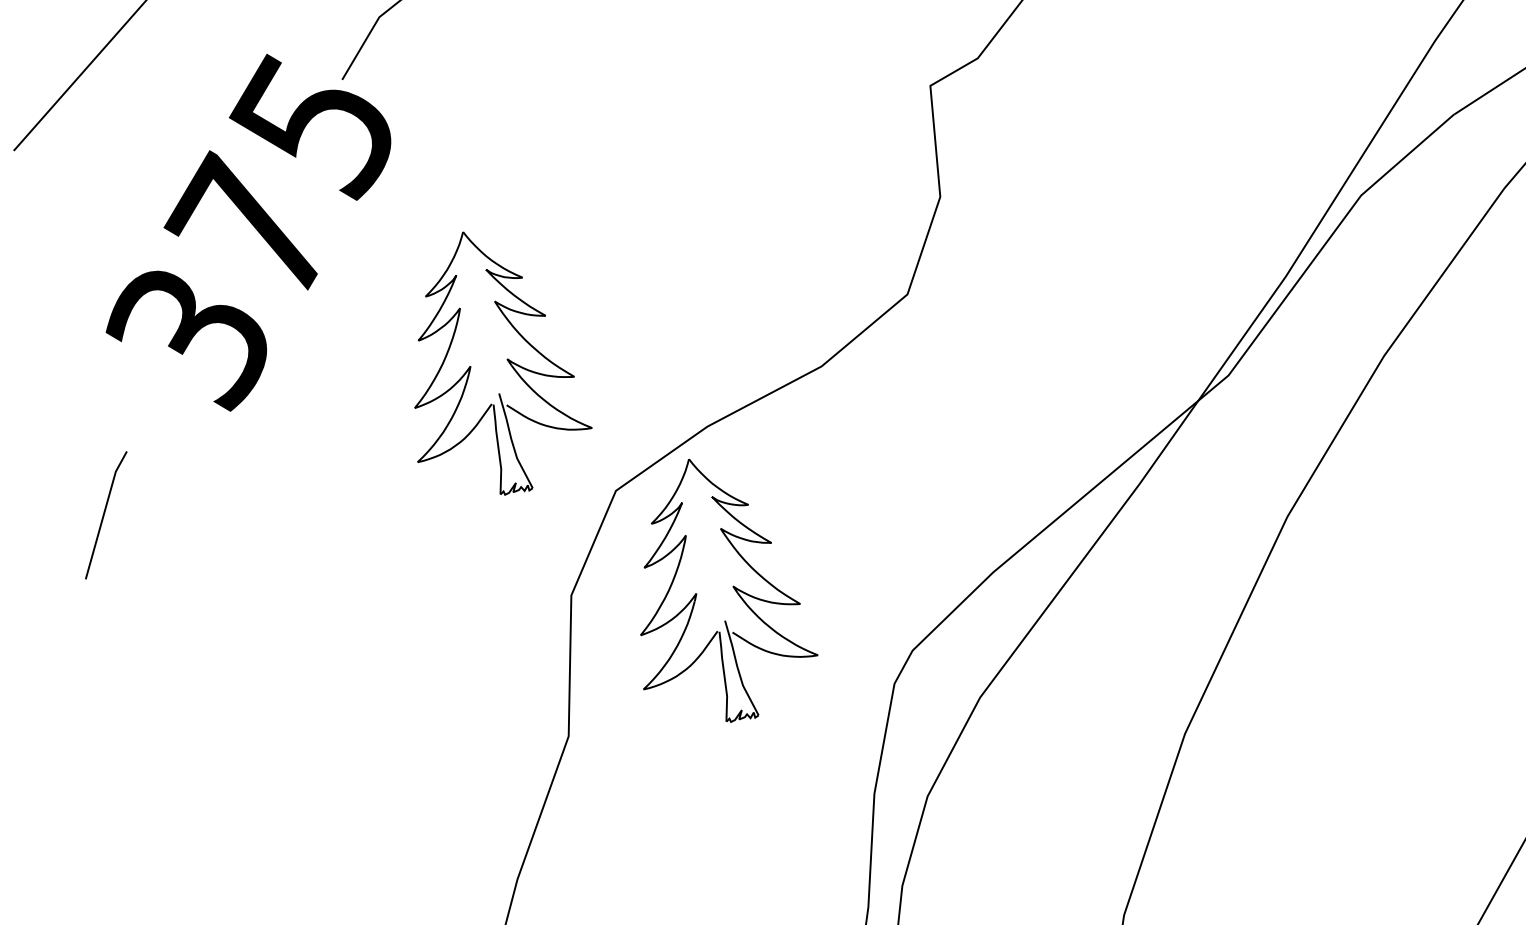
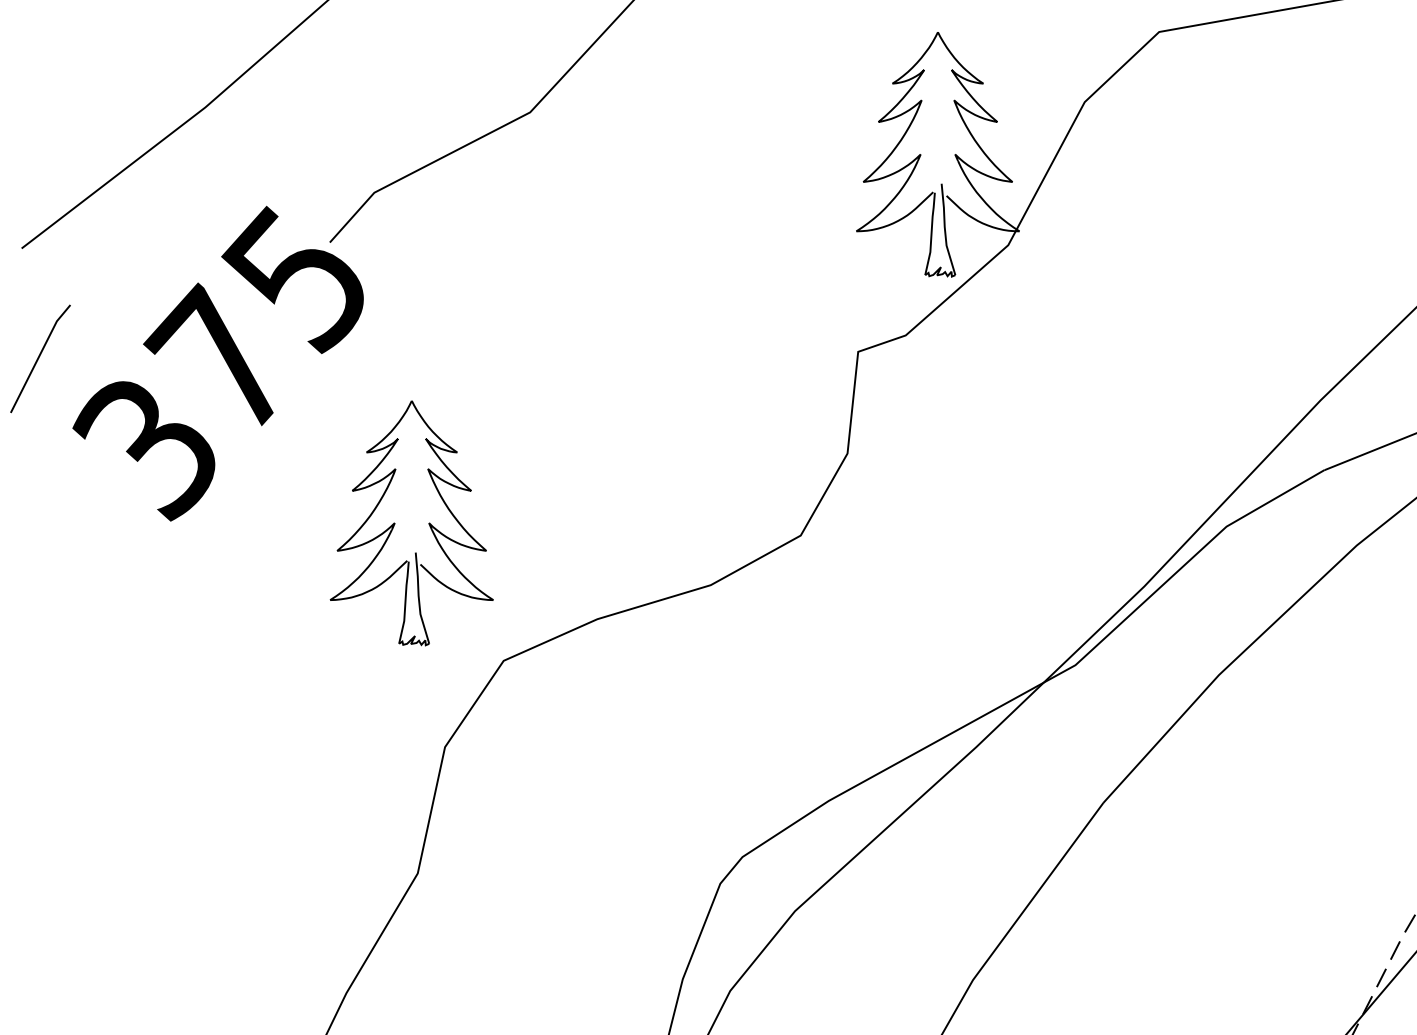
line: (105, 515) -> (39, 358), moved
part: (696, 593) -> (558, 767), removed

